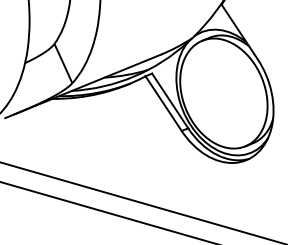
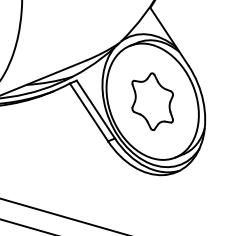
part: (223, 93) -> (152, 101), added

